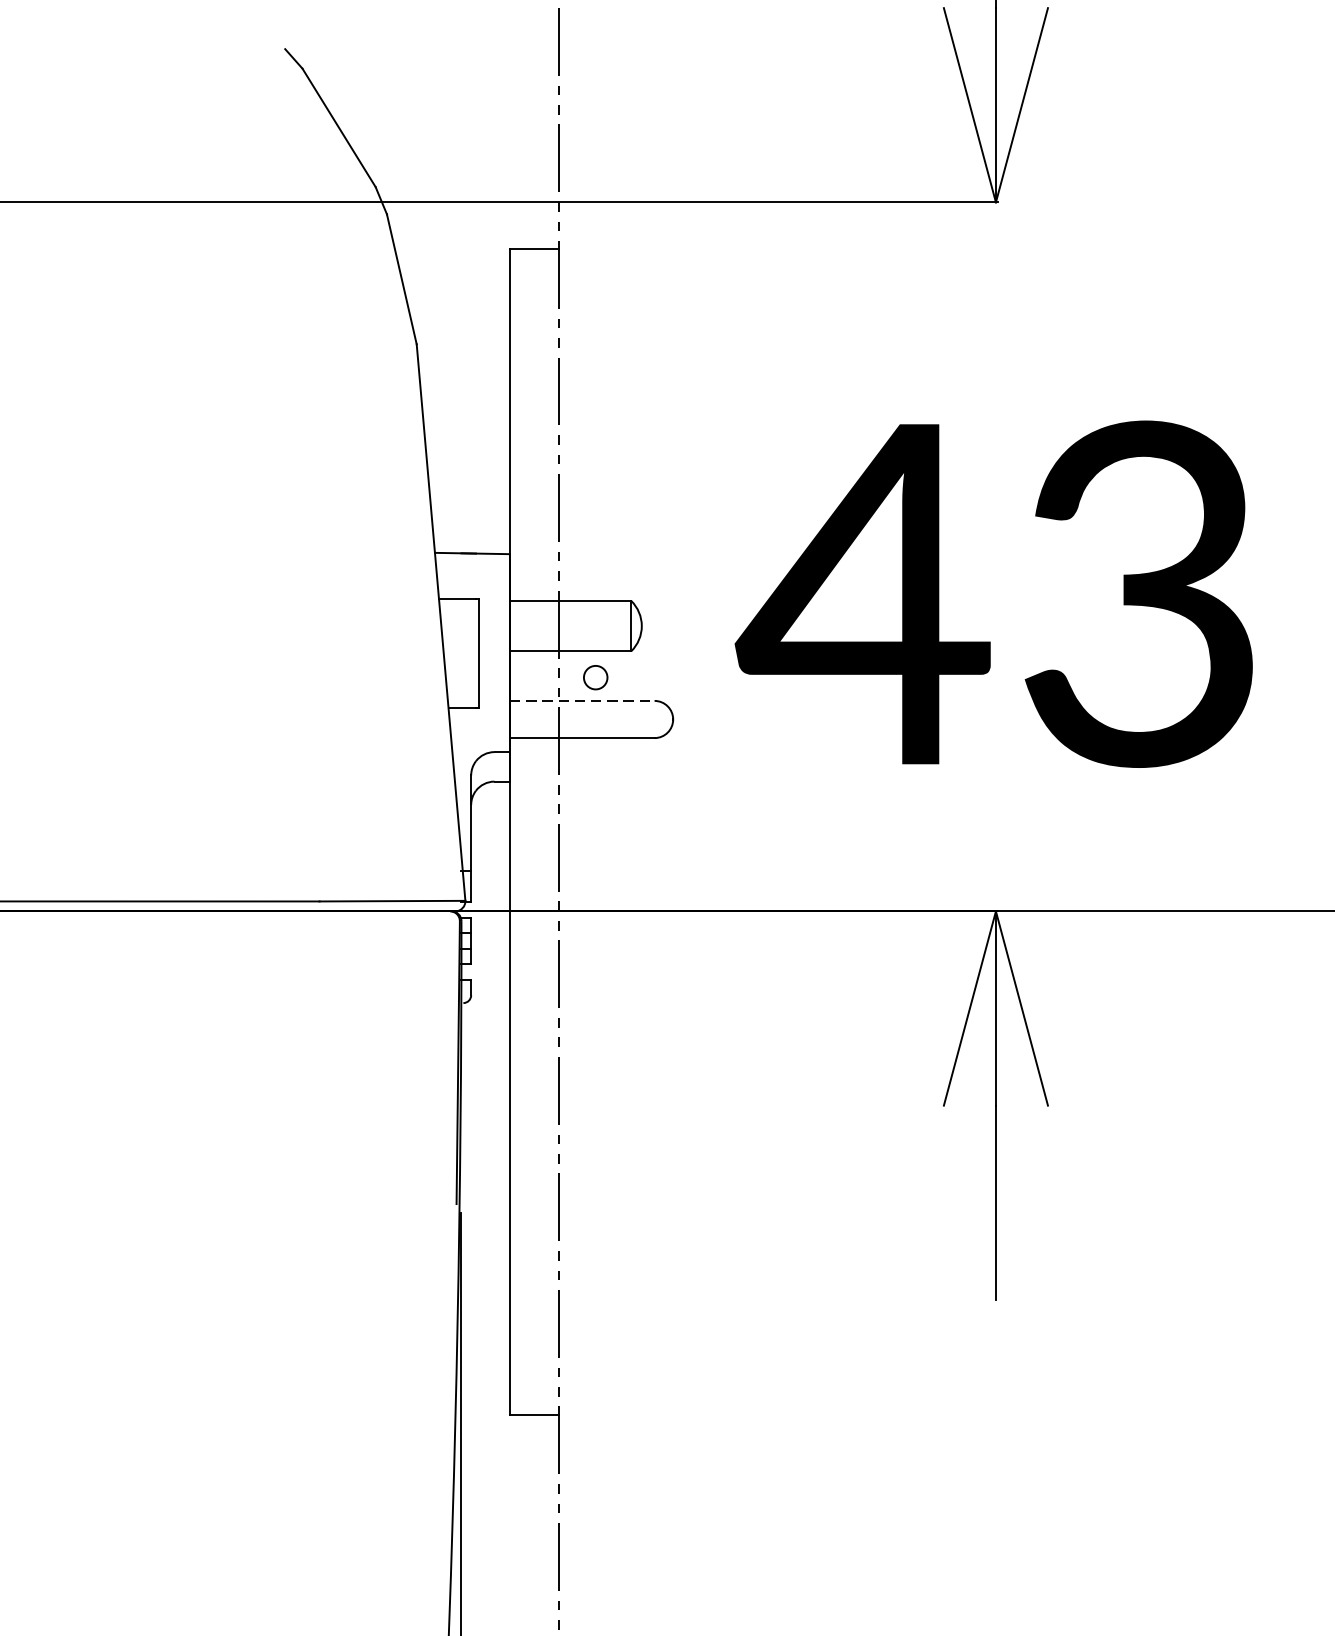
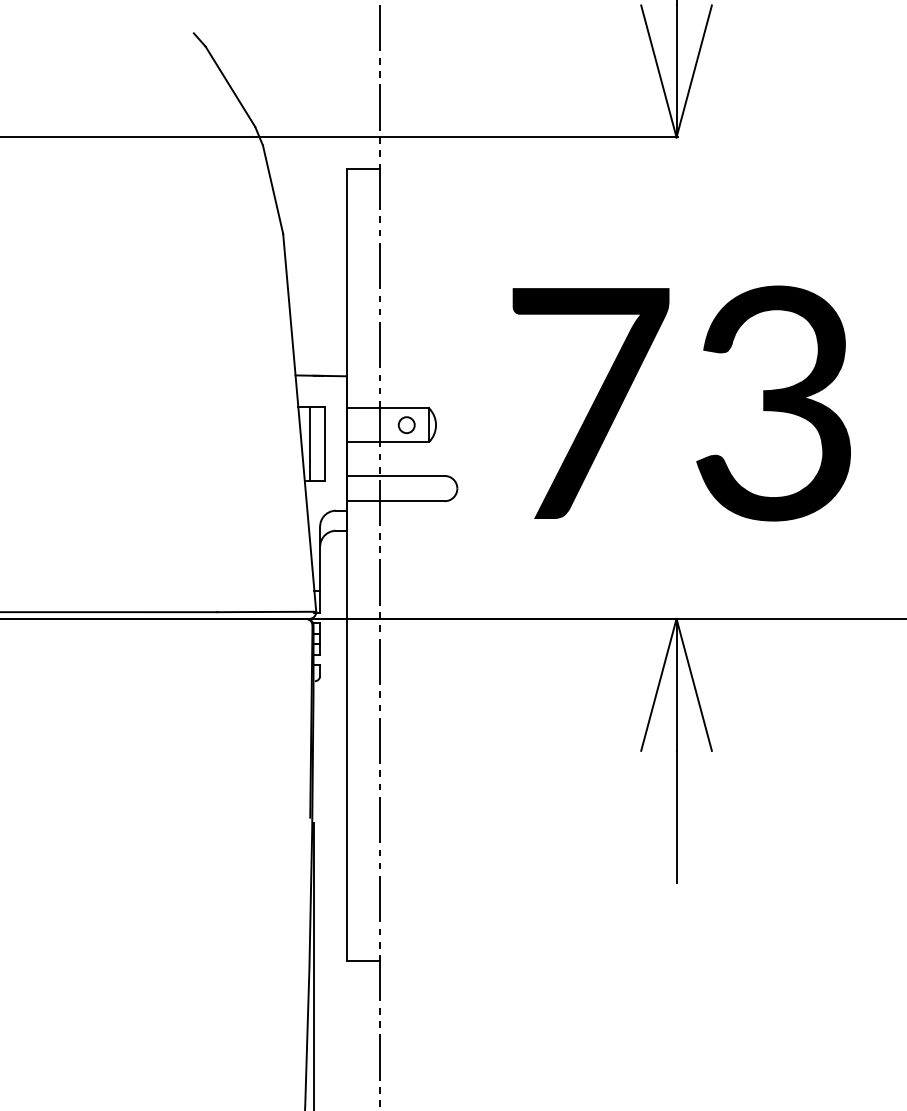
text: (861, 594) -> (585, 403), 43 -> 73
line: (455, 653) -> (309, 443), added
circle: (595, 676) -> (406, 424), moved
line: (583, 700) -> (396, 475), dashed -> solid

